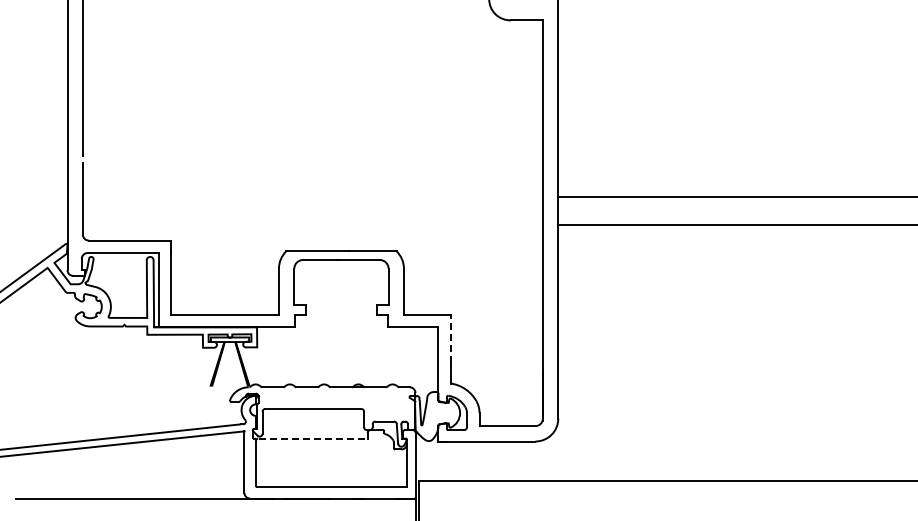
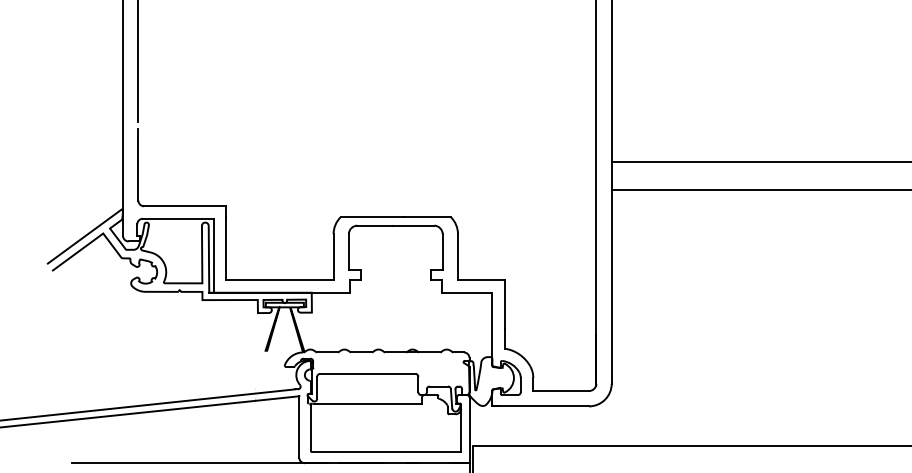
line: (451, 338) -> (505, 303), dashed -> solid
line: (314, 438) -> (368, 403), dashed -> solid

